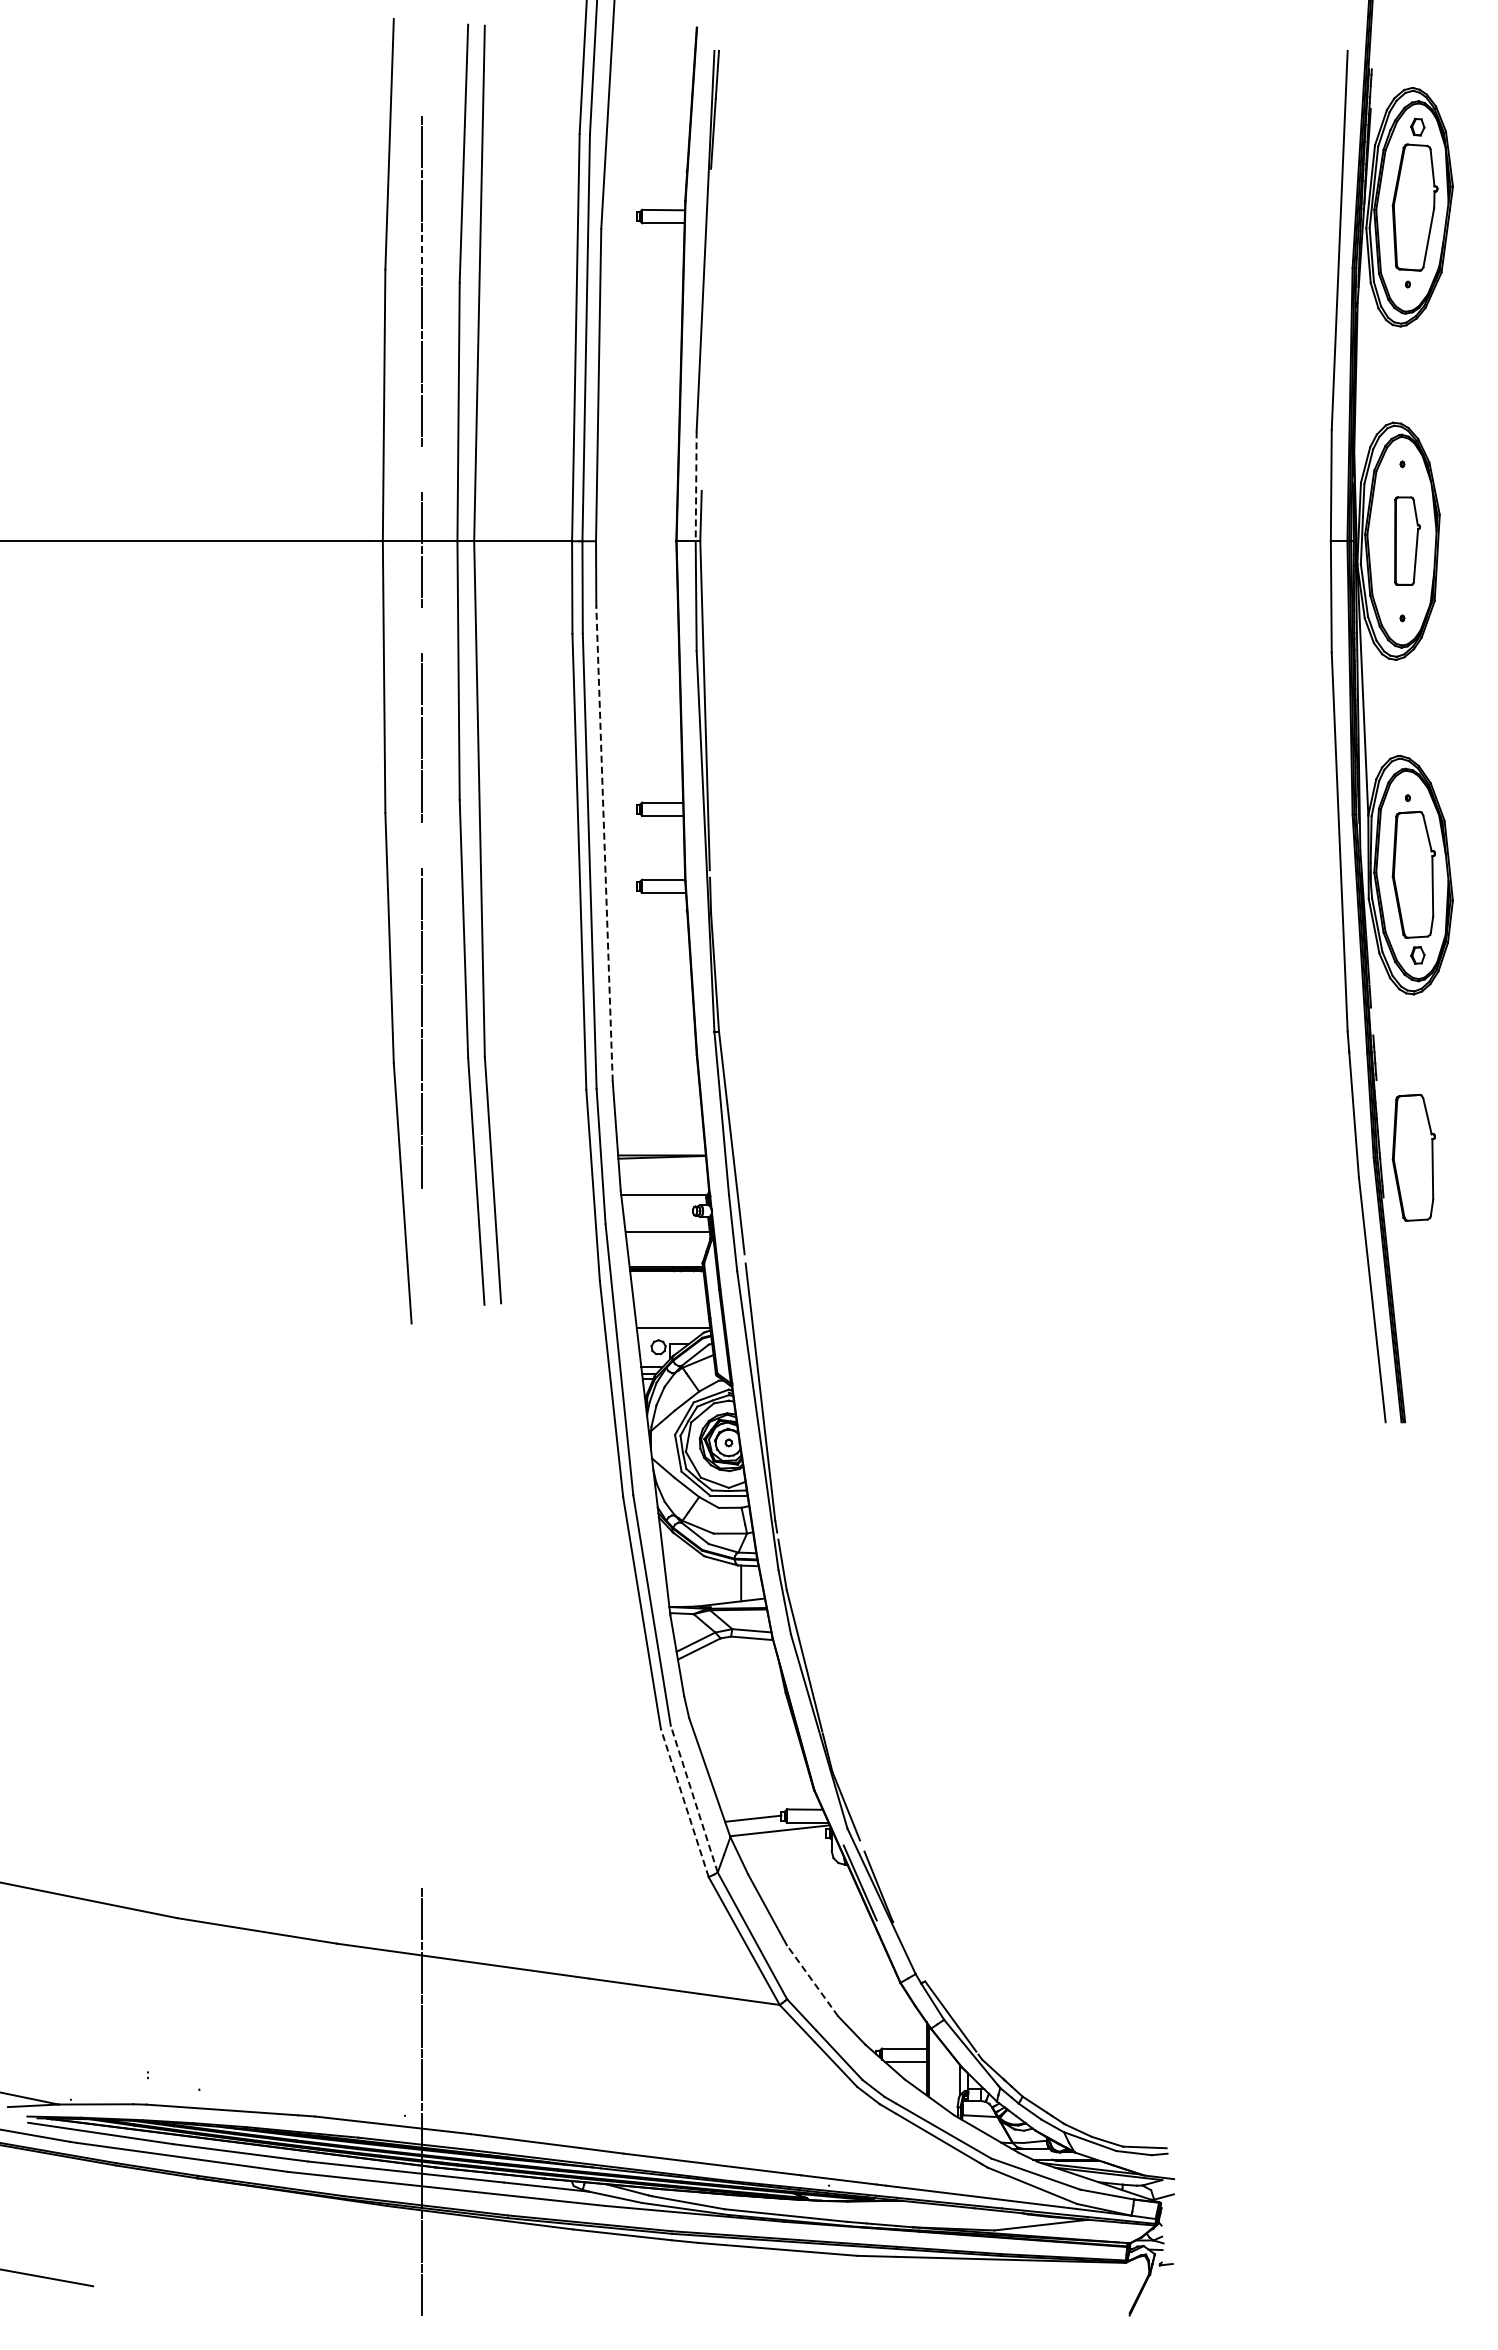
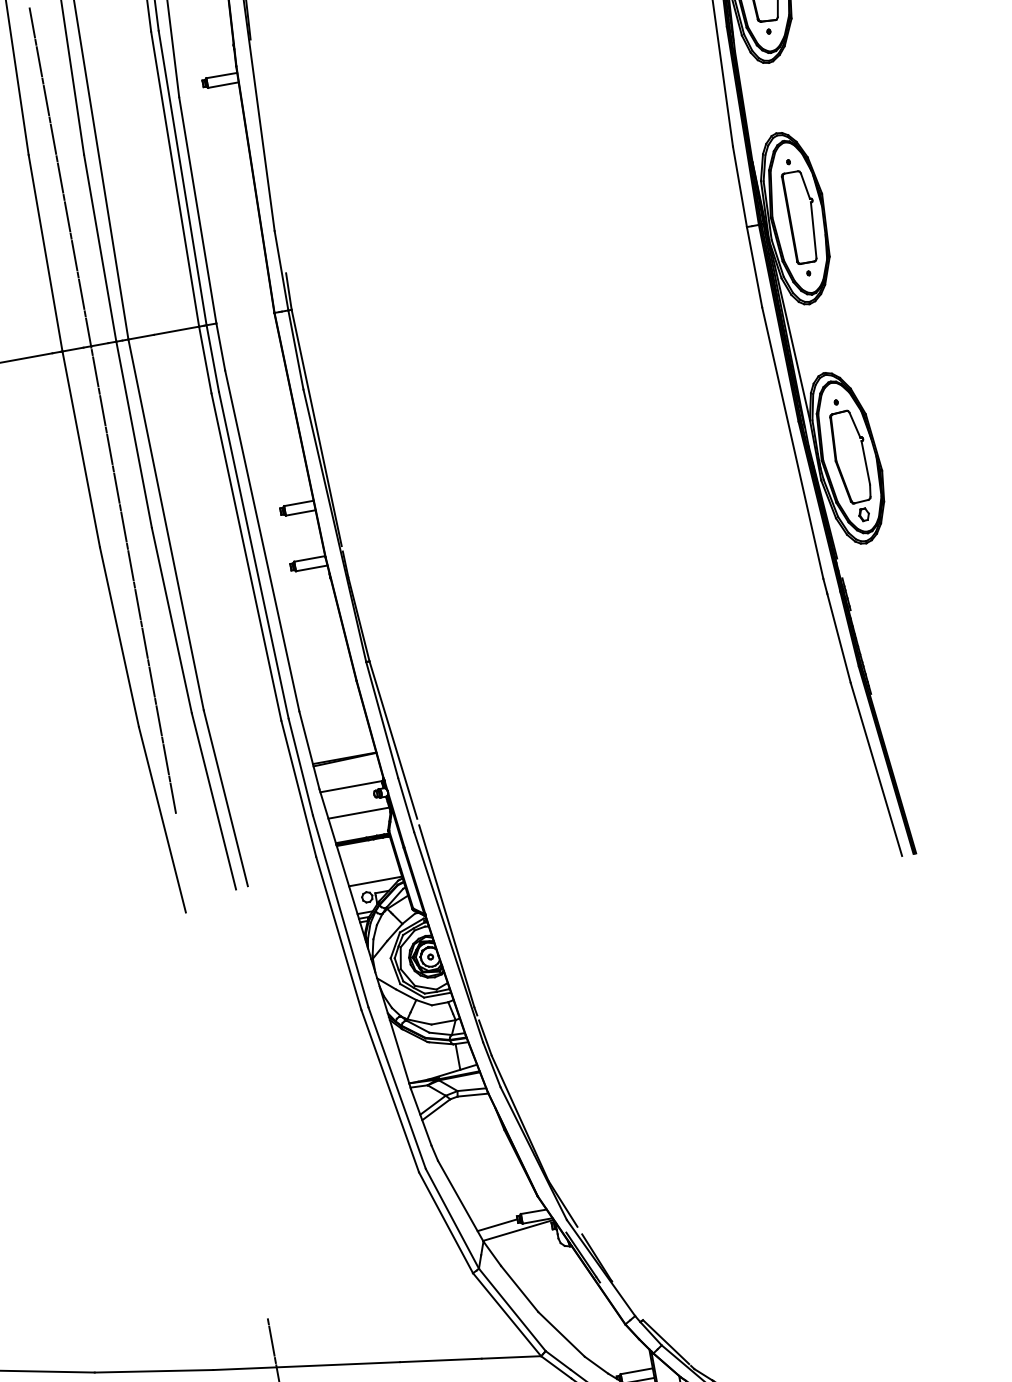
line: (422, 93) -> (32, 23), added
line: (422, 254) -> (53, 139), dashed -> solid
line: (422, 469) -> (81, 294), added
line: (696, 486) -> (281, 270), dashed -> solid
part: (1407, 540) -> (802, 216), size x1.43
line: (422, 630) -> (102, 410), added
line: (604, 844) -> (262, 541), dashed -> solid
line: (422, 845) -> (131, 565), added
part: (1413, 1157) -> (887, 661), removed
line: (694, 1798) -> (452, 1218), dashed -> solid
line: (684, 1802) -> (445, 1222), dashed -> solid
line: (812, 1980) -> (561, 1334), dashed -> solid

